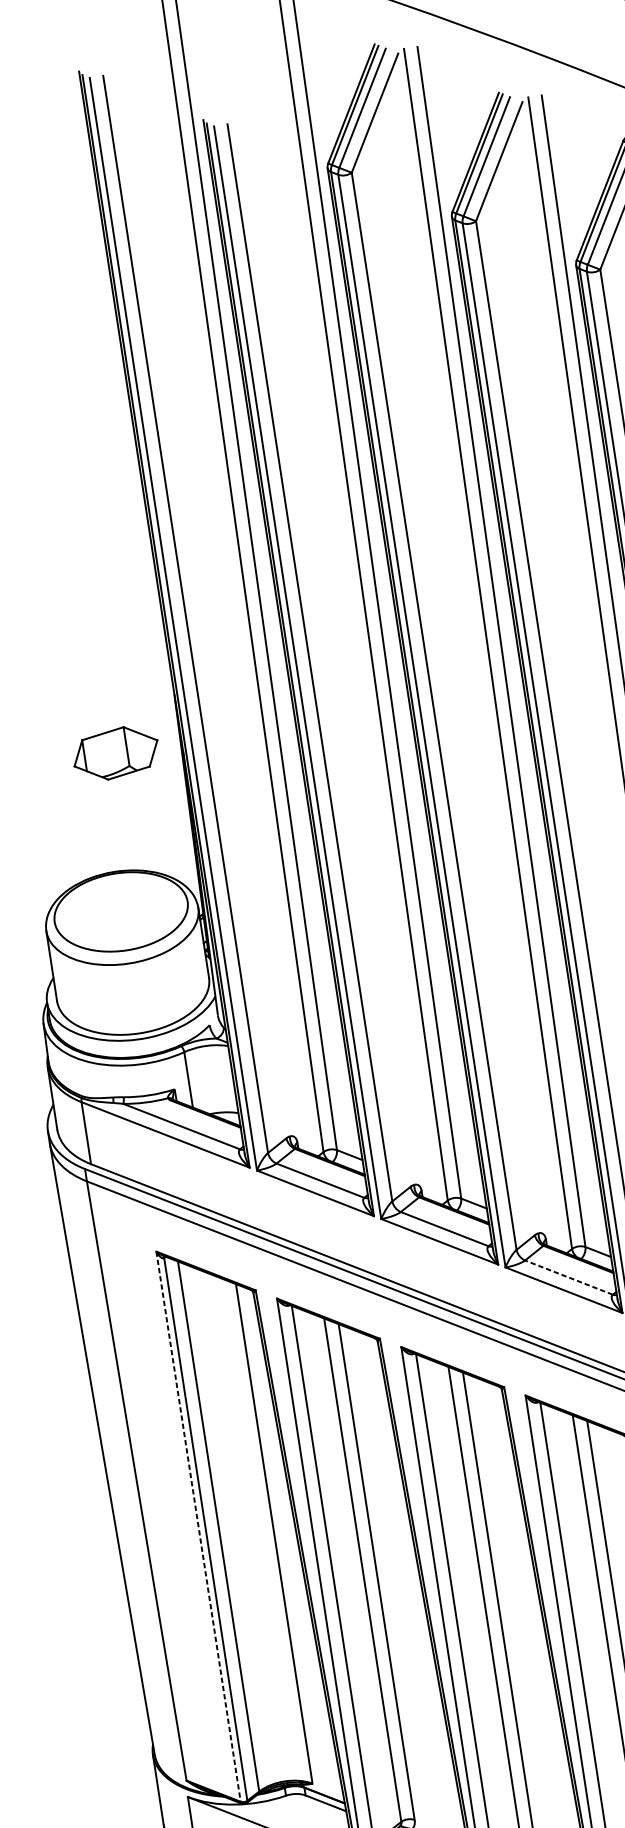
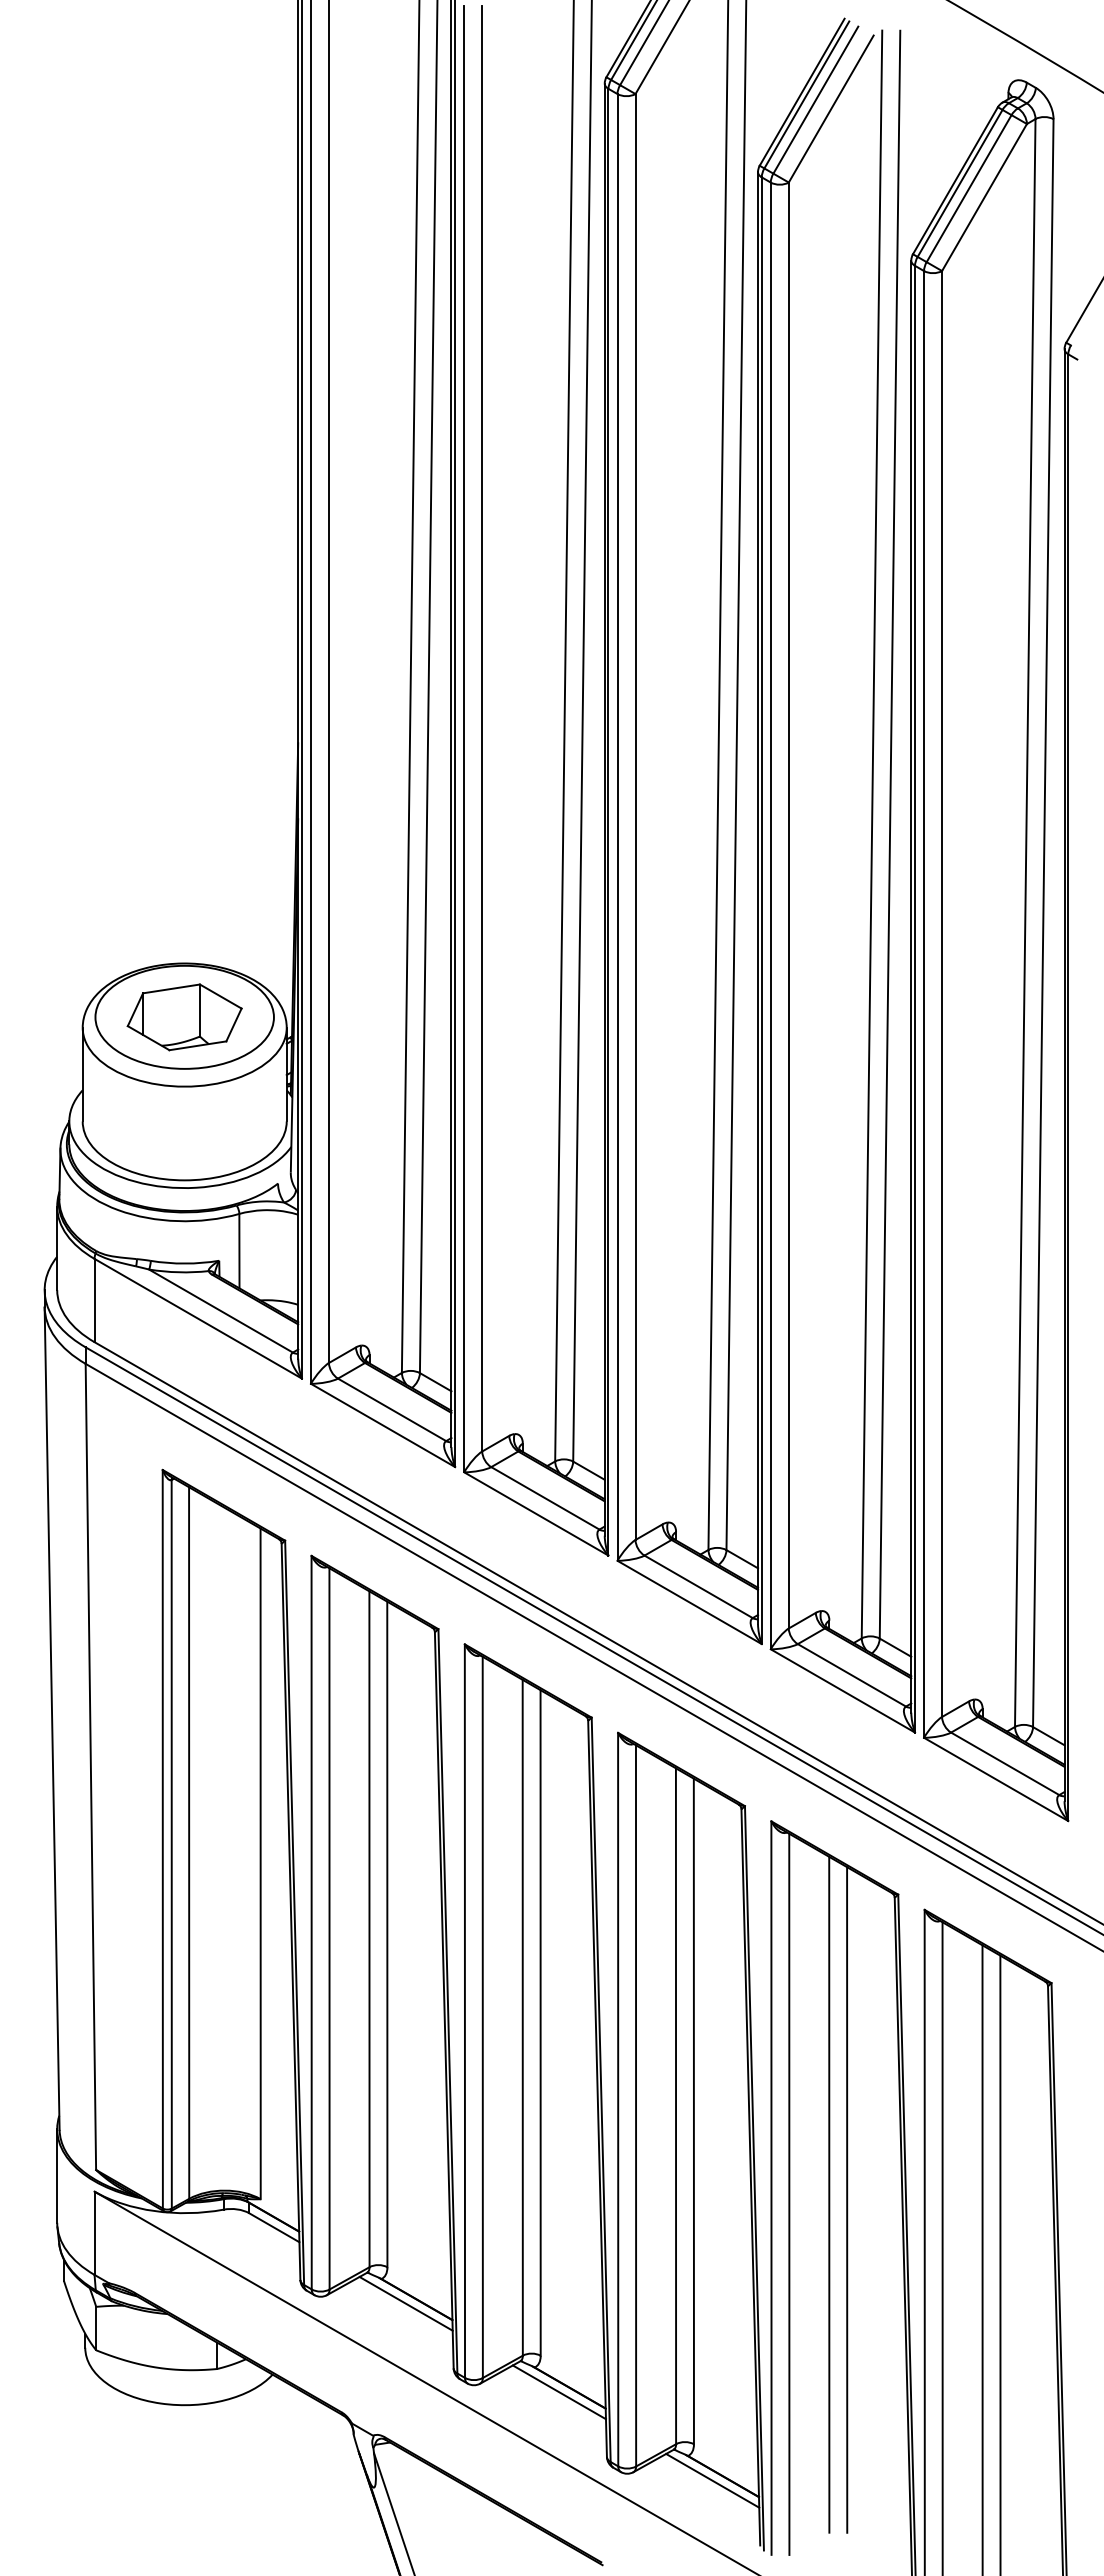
part: (115, 753) -> (184, 1017), moved
line: (568, 1277) -> (698, 1586), dashed -> solid
line: (198, 1526) -> (162, 1839), dashed -> solid

